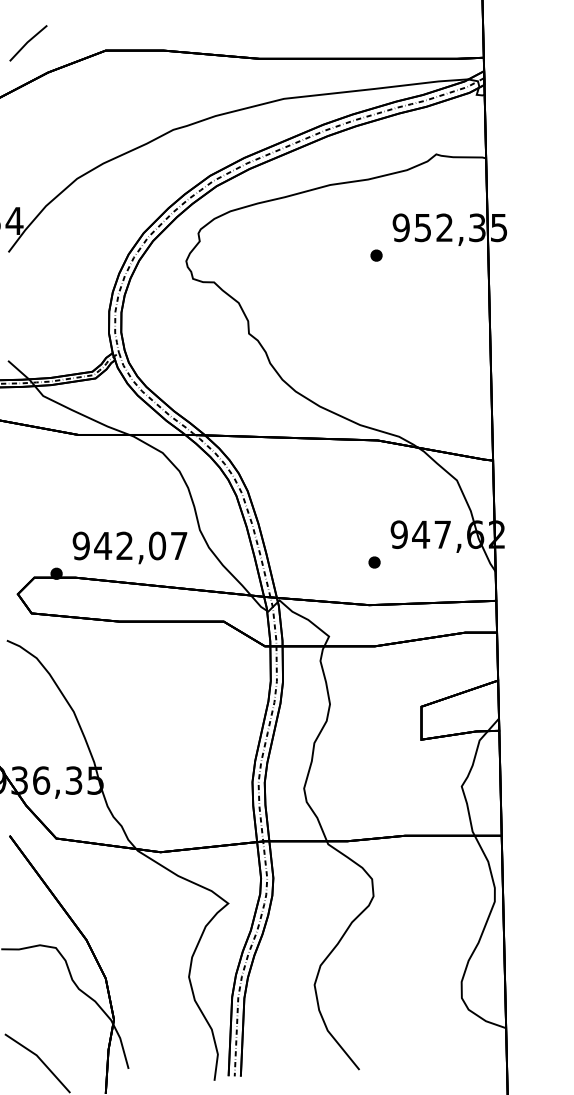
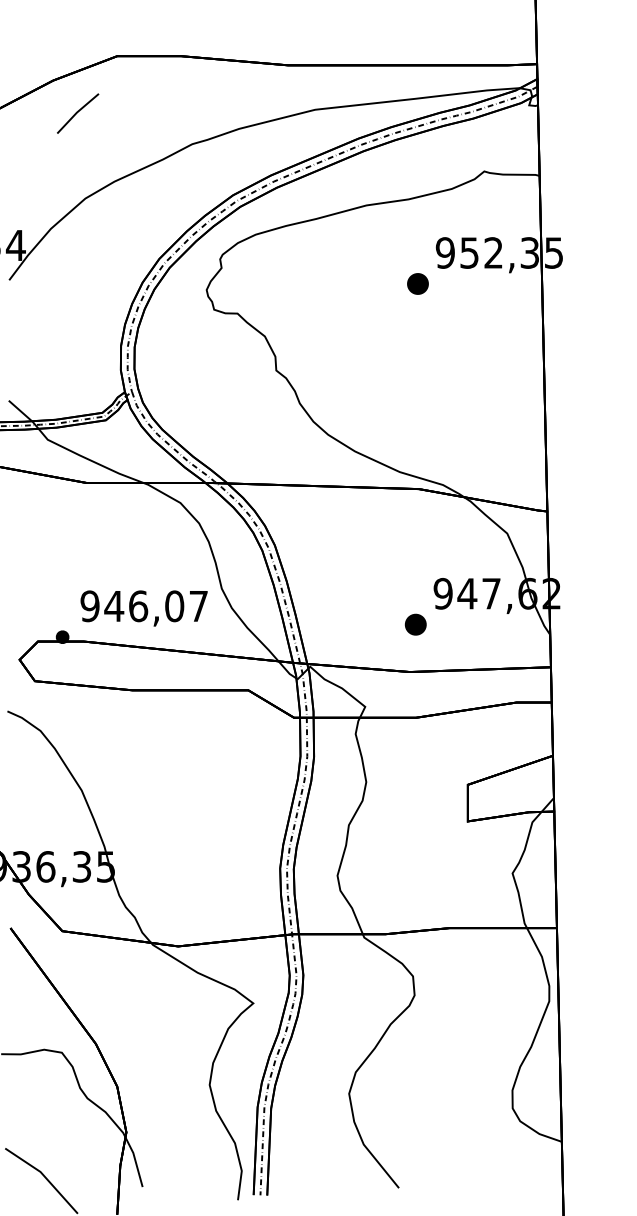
line: (28, 42) -> (78, 112), moved
part: (376, 255) -> (417, 283), size x1.6
text: (124, 545) -> (138, 605), 942,07 -> 946,07
part: (374, 562) -> (415, 624), size x1.6

